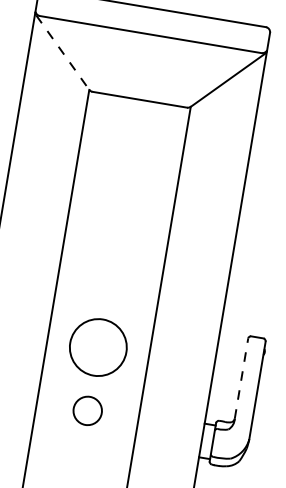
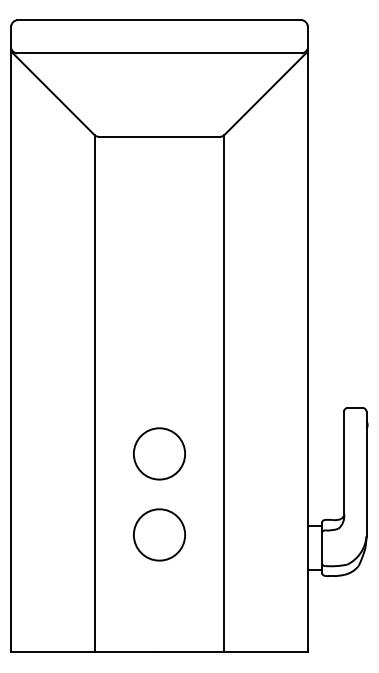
line: (62, 52) -> (53, 94), dashed -> solid
circle: (98, 347) -> (159, 453), size x0.71
line: (241, 378) -> (344, 462), dashed -> solid
circle: (87, 410) -> (159, 534), size x1.43

